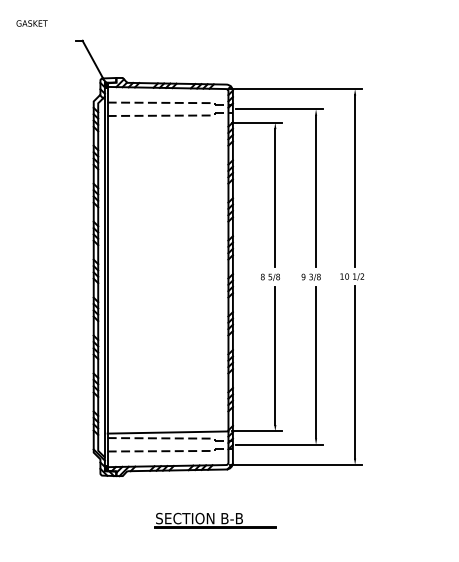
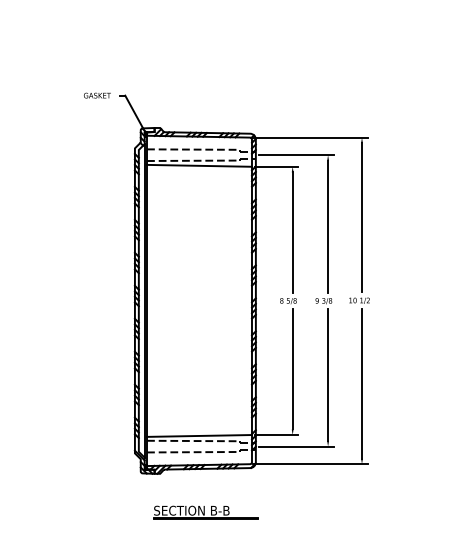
text: (32, 23) -> (97, 95), moved
line: (168, 121) -> (199, 165), added
part: (215, 520) -> (205, 512), moved

